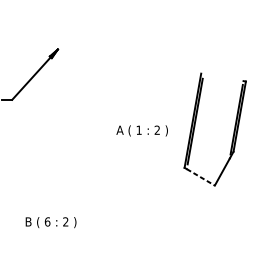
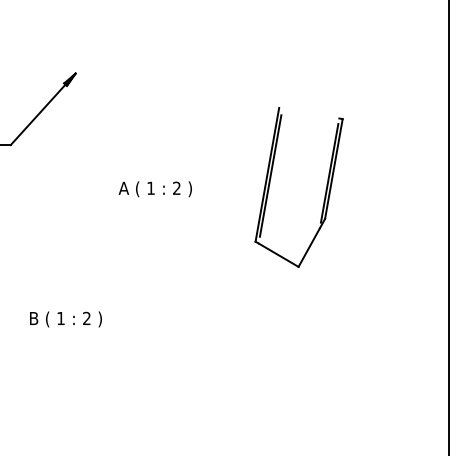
text: (141, 131) -> (154, 189), moved
line: (201, 177) -> (279, 255), dashed -> solid
text: (47, 221) -> (61, 318), 6 -> 1

